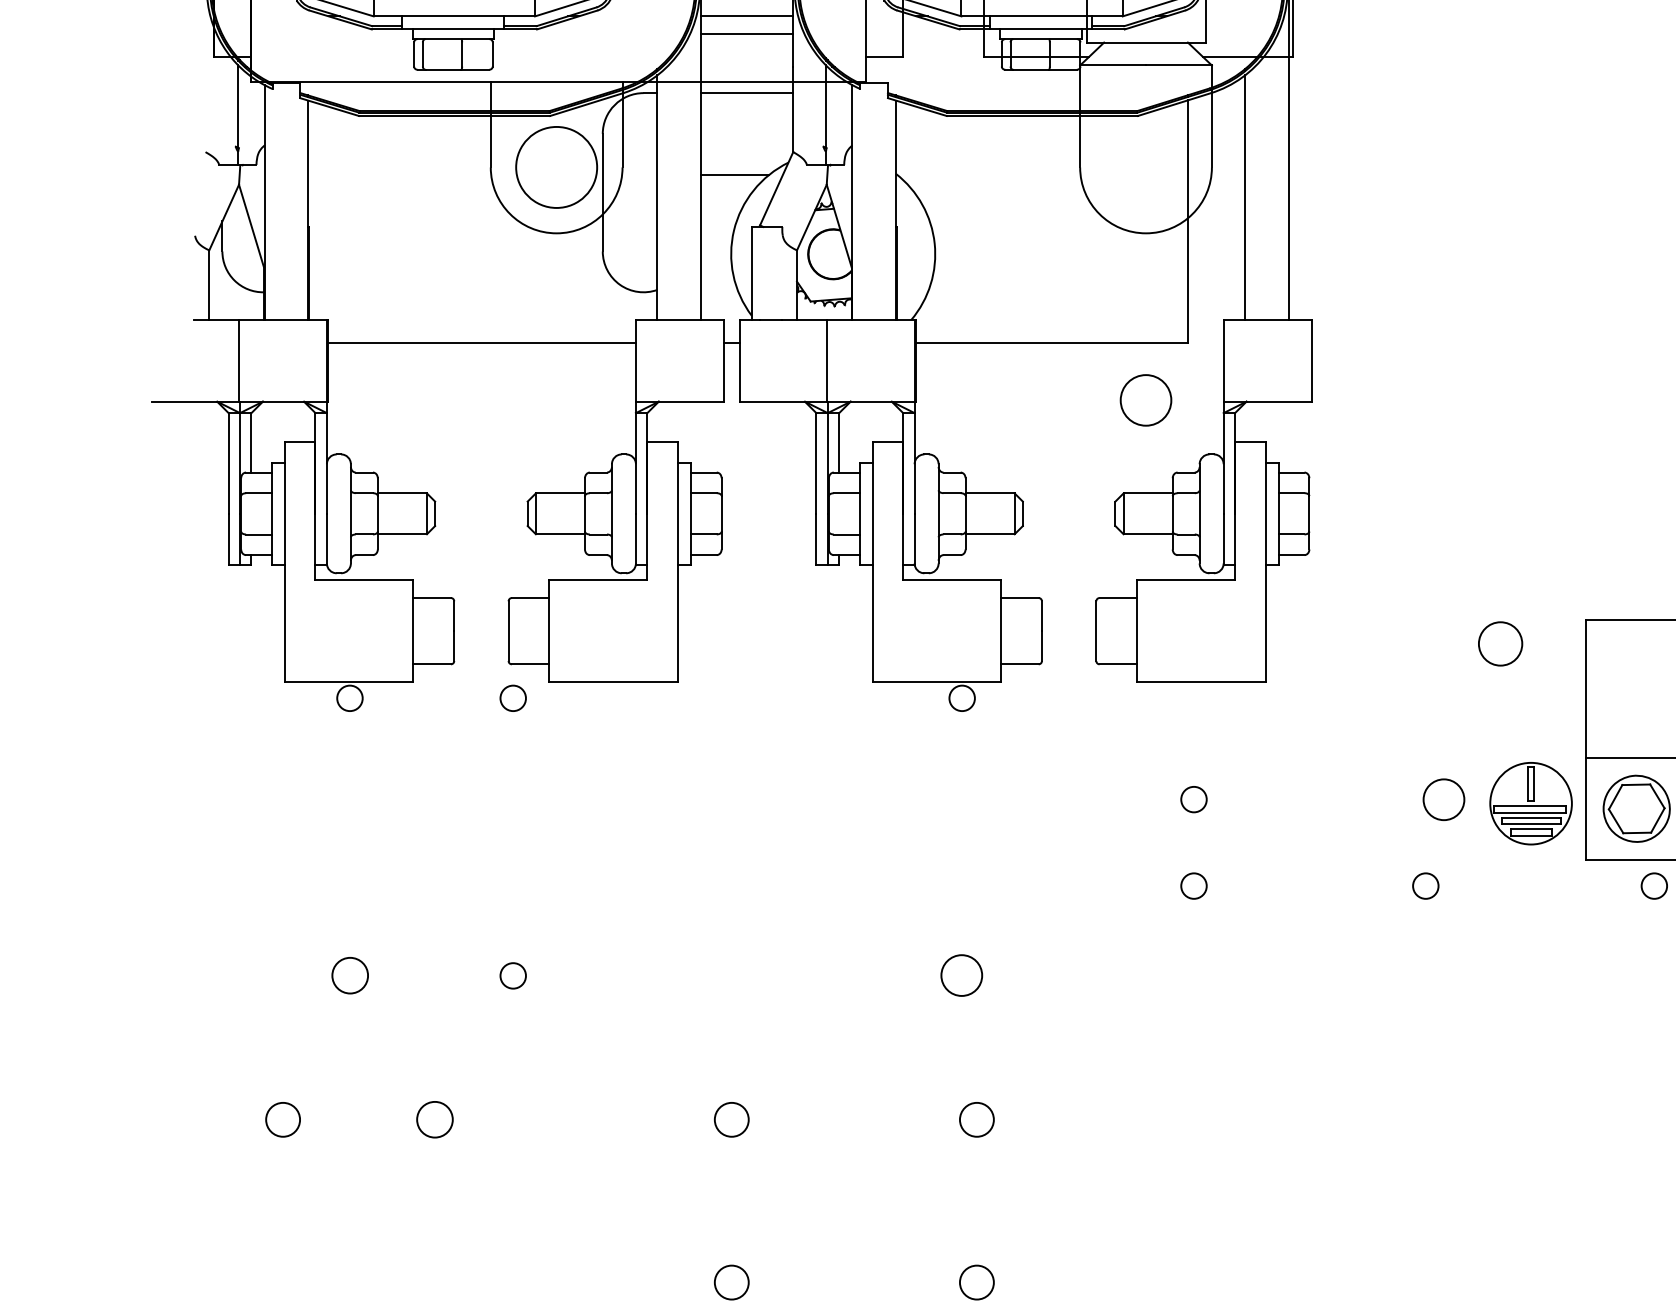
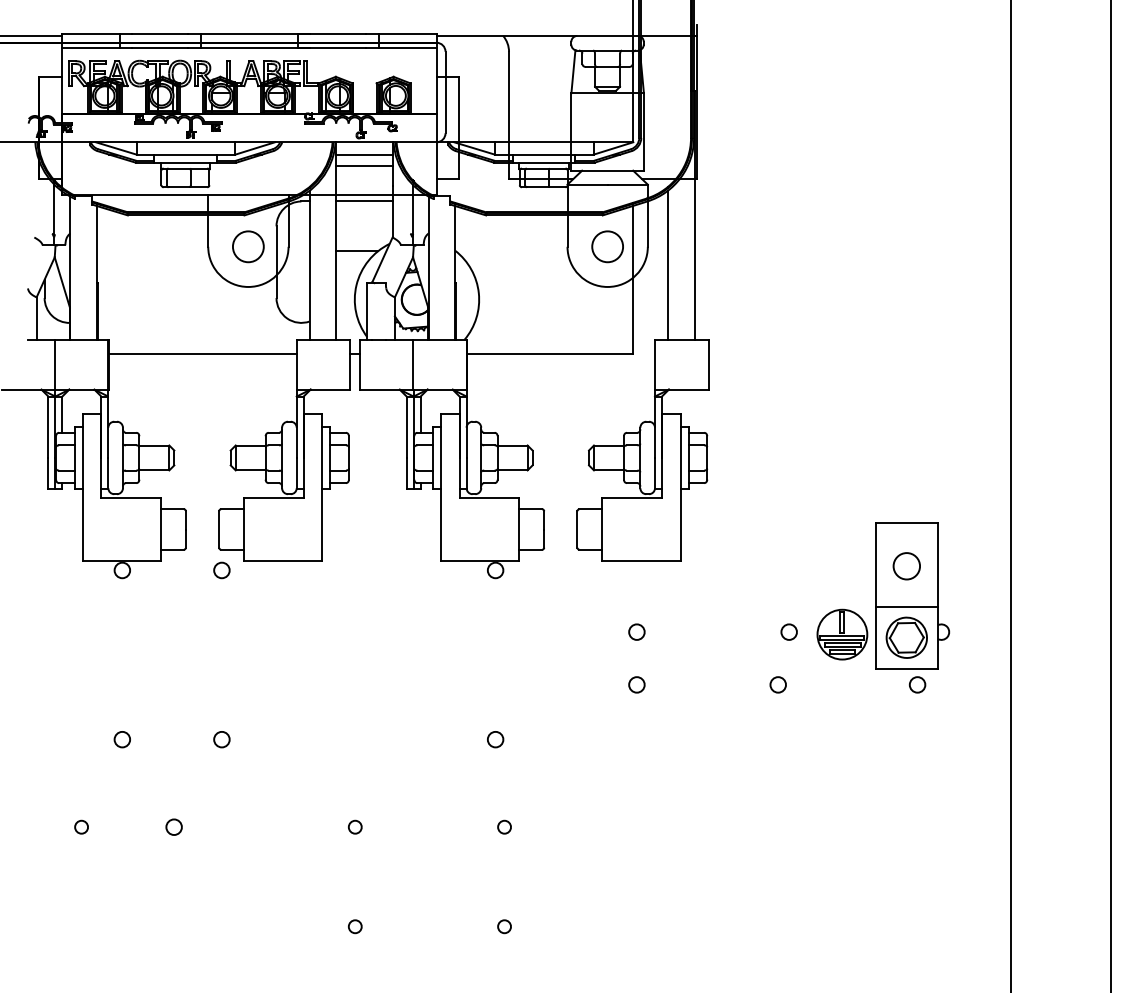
circle: (555, 166) -> (247, 246), size x0.62
circle: (1145, 399) -> (607, 246), moved
circle: (1500, 644) -> (906, 566), moved
circle: (1442, 798) -> (788, 631), size x0.62
circle: (348, 975) -> (121, 739), size x0.71
circle: (962, 975) -> (495, 739), size x0.62
circle: (282, 1118) -> (81, 826), size x0.62
circle: (433, 1118) -> (173, 826), size x0.71
circle: (732, 1118) -> (355, 826), size x0.62
circle: (976, 1118) -> (504, 826), size x0.62
circle: (732, 1282) -> (355, 926), size x0.62
circle: (976, 1282) -> (504, 926), size x0.62

